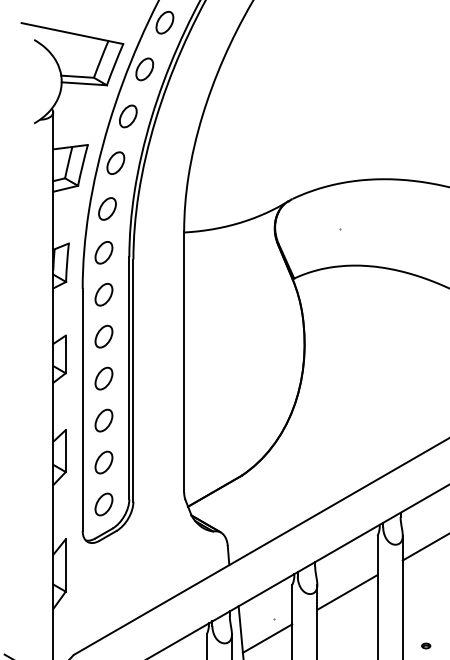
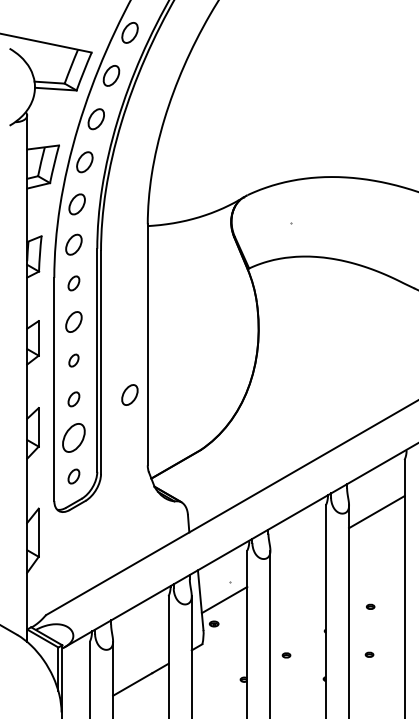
part: (103, 294) -> (73, 283), size x0.7
part: (103, 378) -> (73, 360), size x0.6
part: (164, 415) -> (129, 394), added
part: (103, 420) -> (73, 399), size x0.7
part: (103, 462) -> (73, 437), size x1.4
part: (103, 504) -> (73, 476), size x0.7
line: (346, 592) -> (297, 557), removed

